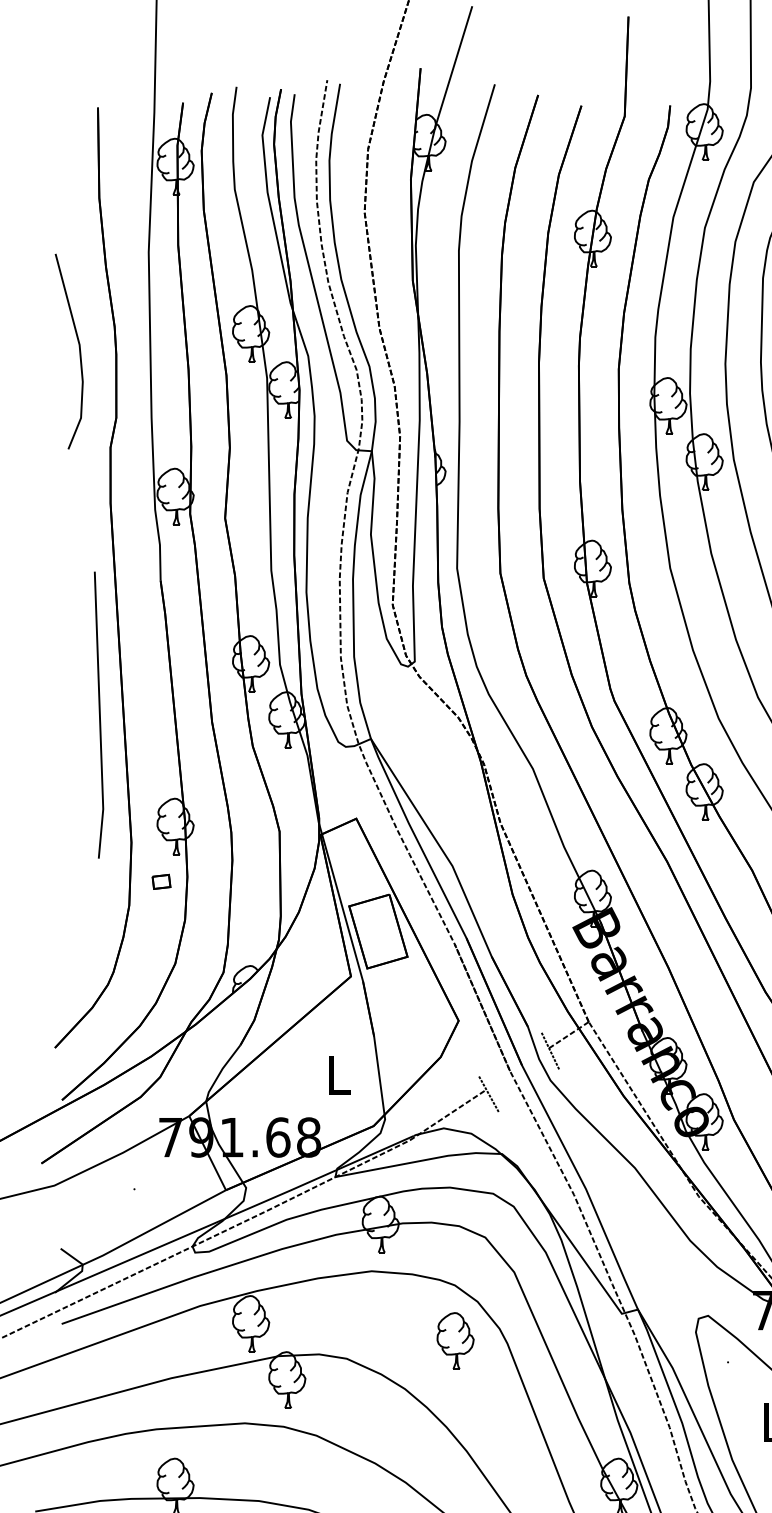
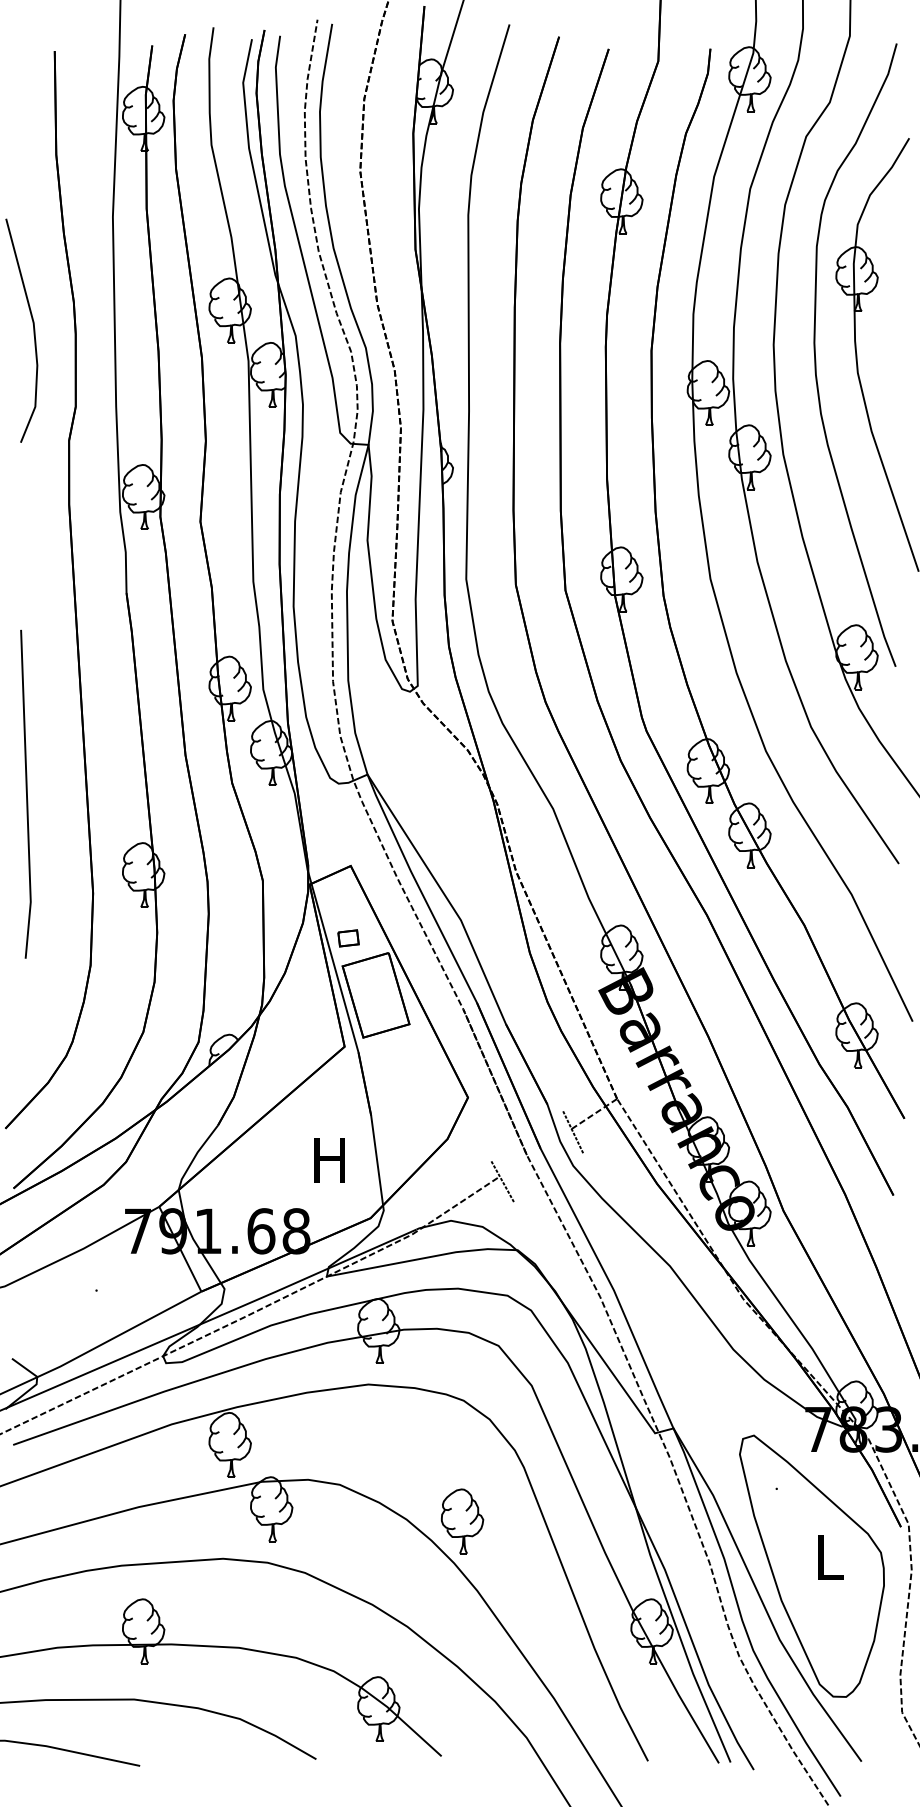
line: (99, 714) -> (26, 793), moved
part: (161, 882) -> (348, 938), moved
text: (337, 1075) -> (329, 1160), L -> H
part: (455, 1341) -> (462, 1521), moved

